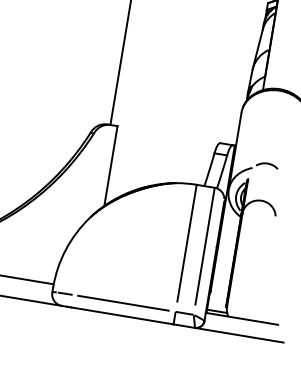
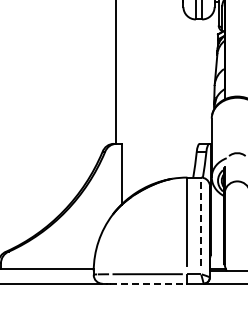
line: (205, 245) -> (201, 221), solid -> dashed
line: (122, 315) -> (148, 283), solid -> dashed

